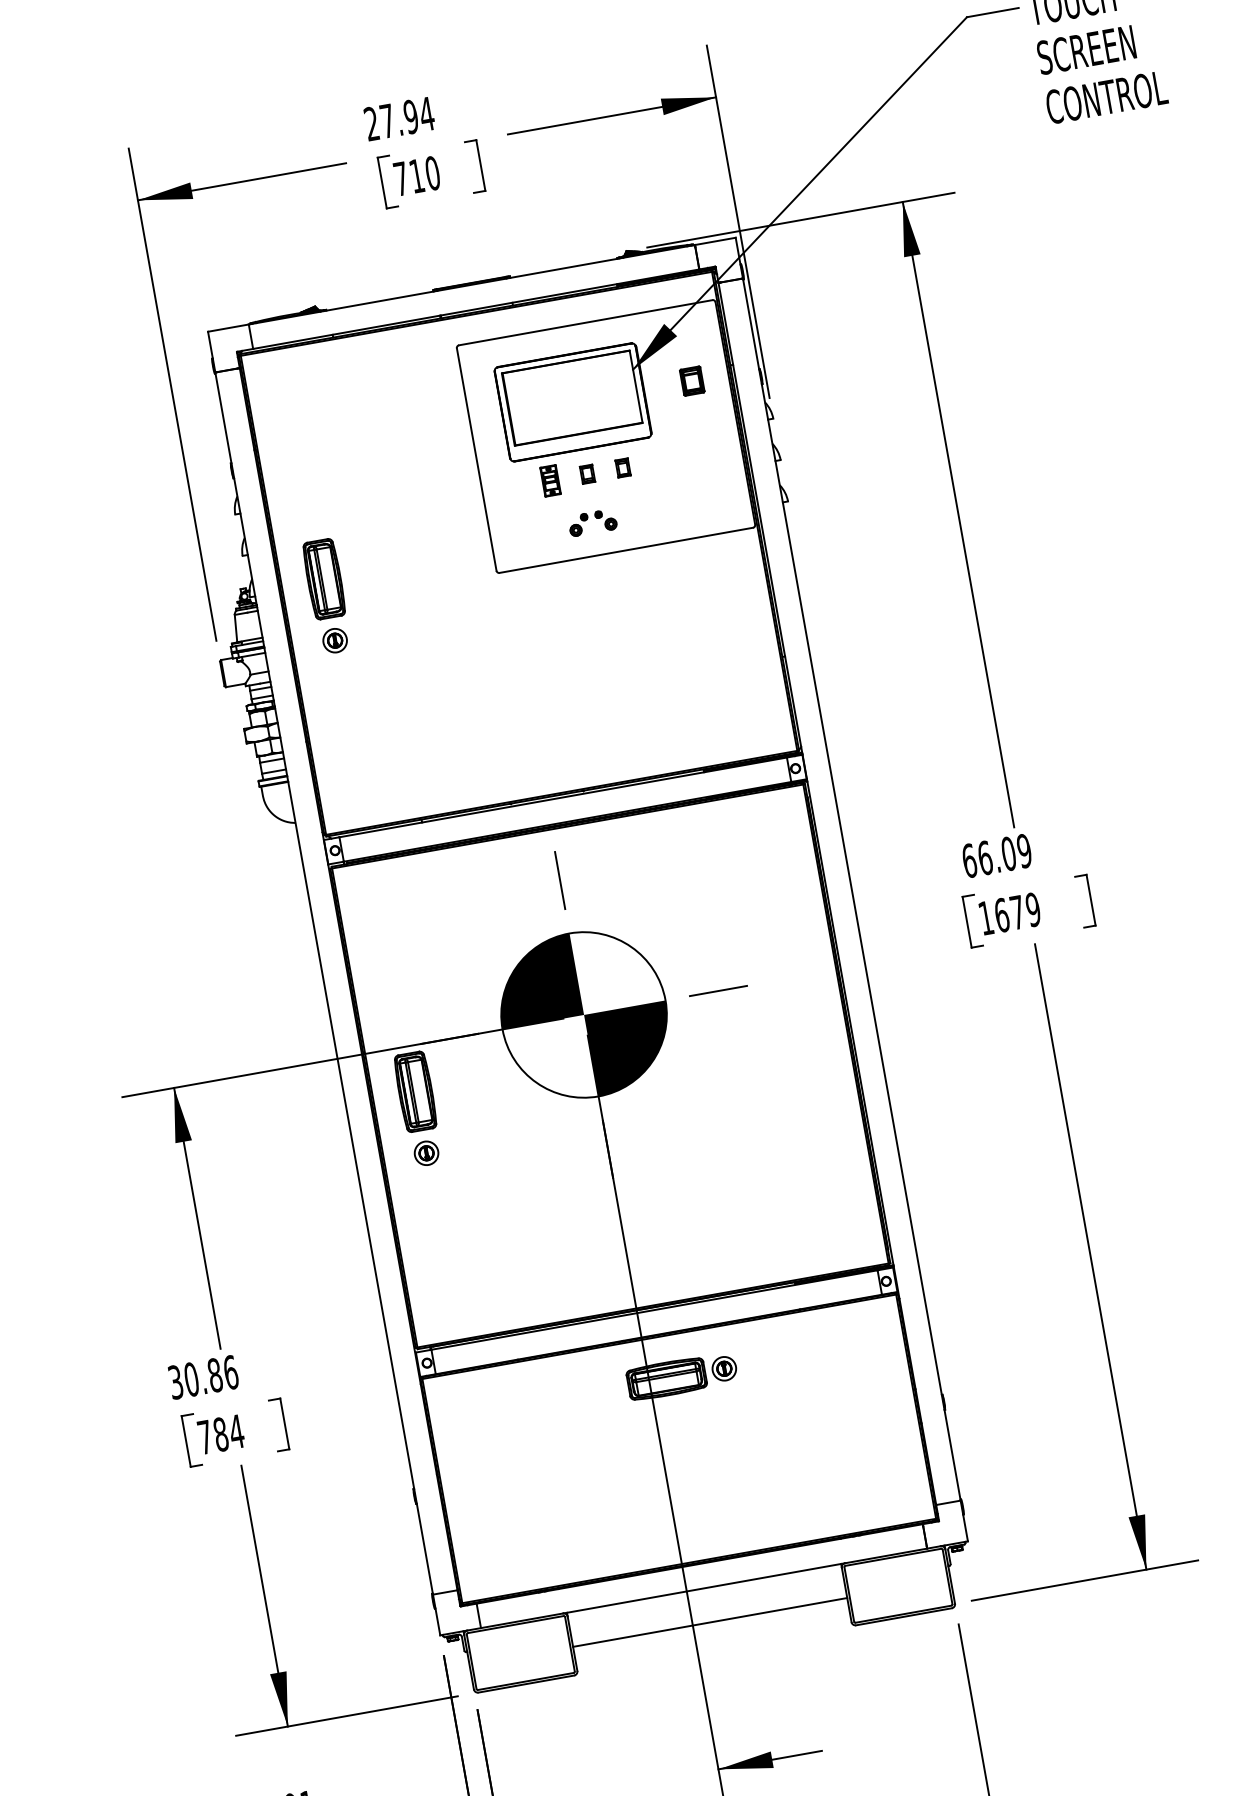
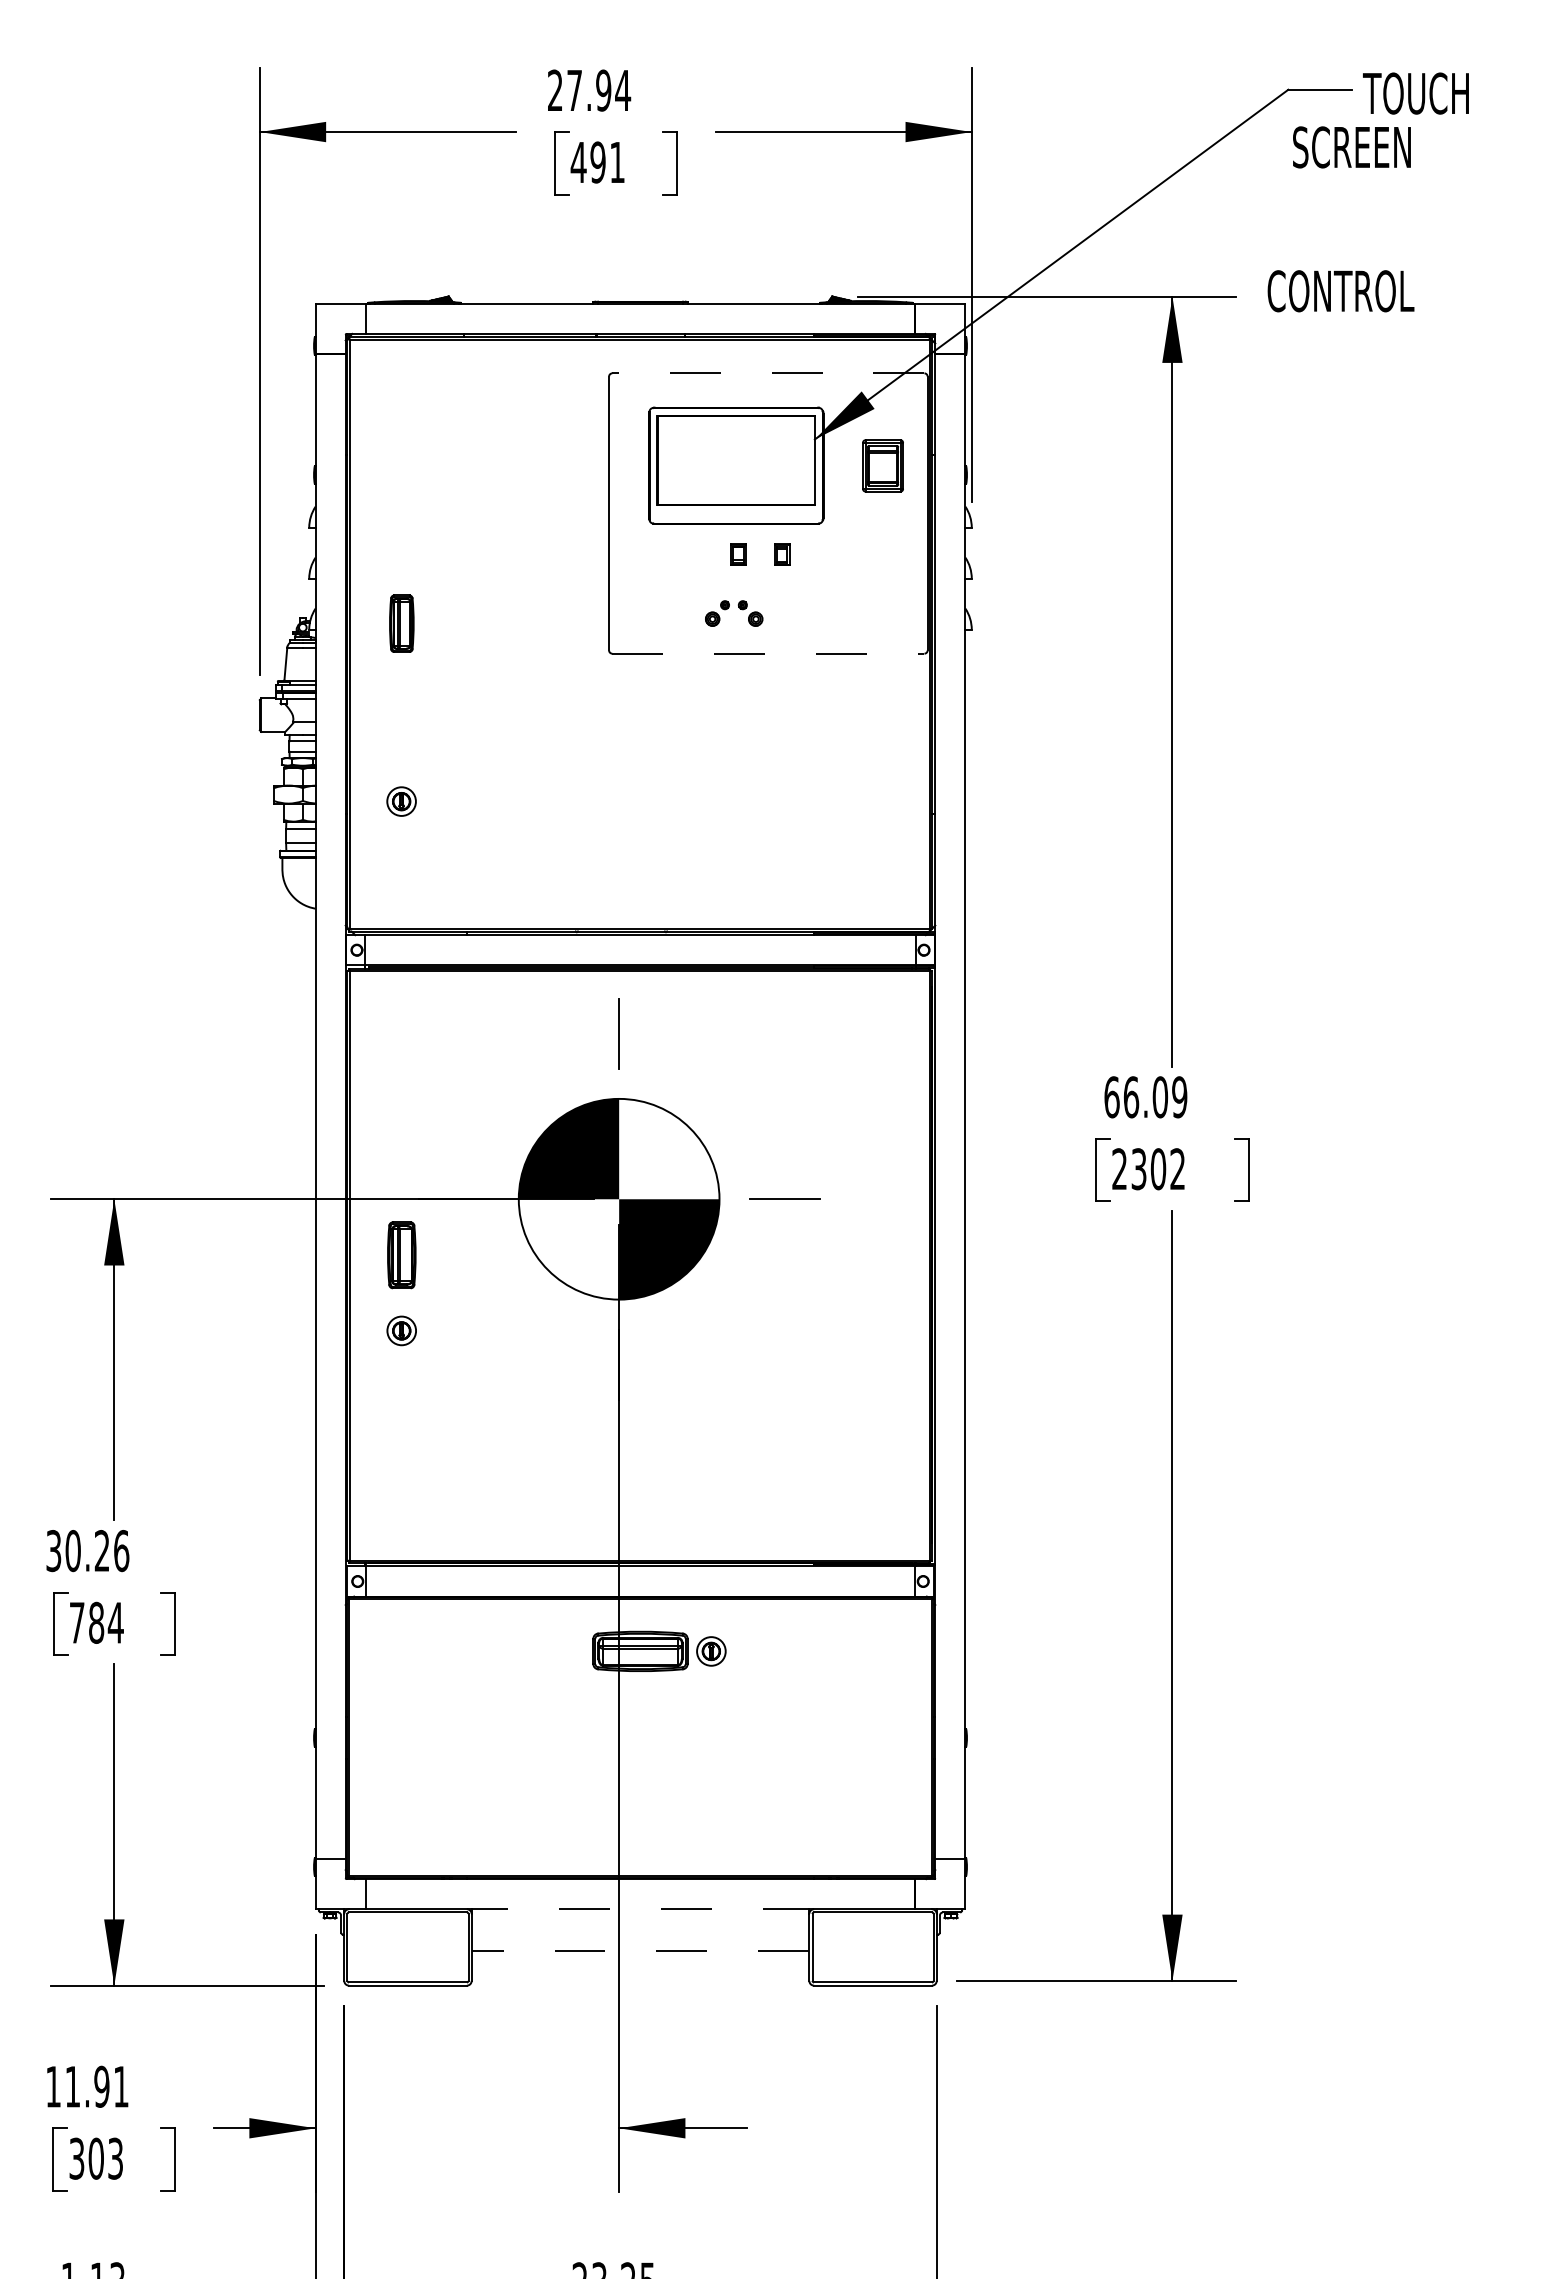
text: (1086, 50) -> (1351, 147), moved
text: (1106, 97) -> (1340, 291), moved
text: (416, 176) -> (597, 162), 710 -> 491
line: (585, 322) -> (767, 373), solid -> dashed
part: (691, 381) -> (882, 465), size x1.6
part: (550, 480) -> (692, 554), removed
line: (626, 550) -> (768, 653), solid -> dashed
part: (324, 578) -> (401, 623), size x0.6
part: (335, 640) -> (401, 801), moved
text: (1009, 914) -> (1148, 1169), 1679 -> 2302
part: (415, 1092) -> (401, 1255), size x0.7
text: (214, 1375) -> (101, 1551), 30.86 -> 30.26
line: (704, 1588) -> (640, 1909), solid -> dashed
line: (710, 1622) -> (640, 1951), solid -> dashed

